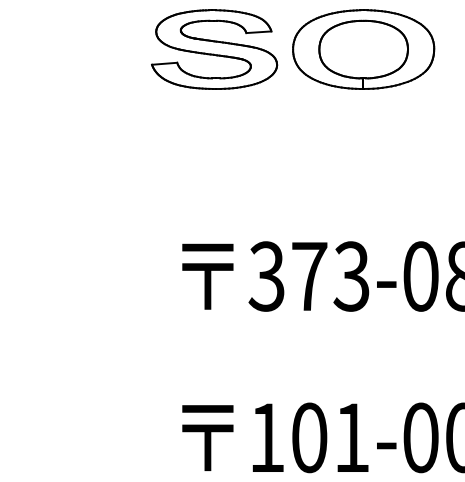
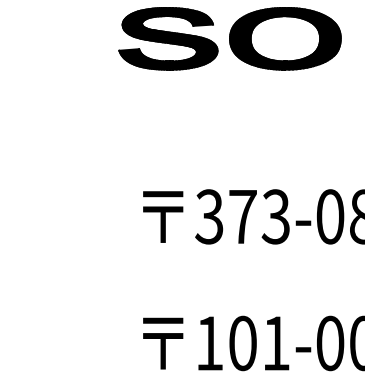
fill: (214, 49) -> (168, 38), added
fill: (363, 49) -> (285, 38), added

